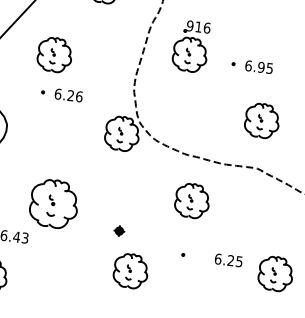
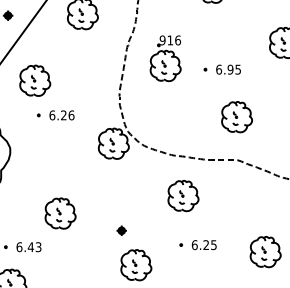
part: (55, 54) -> (35, 80), moved
part: (53, 203) -> (60, 213), size x0.71
text: (227, 260) -> (203, 245), moved

